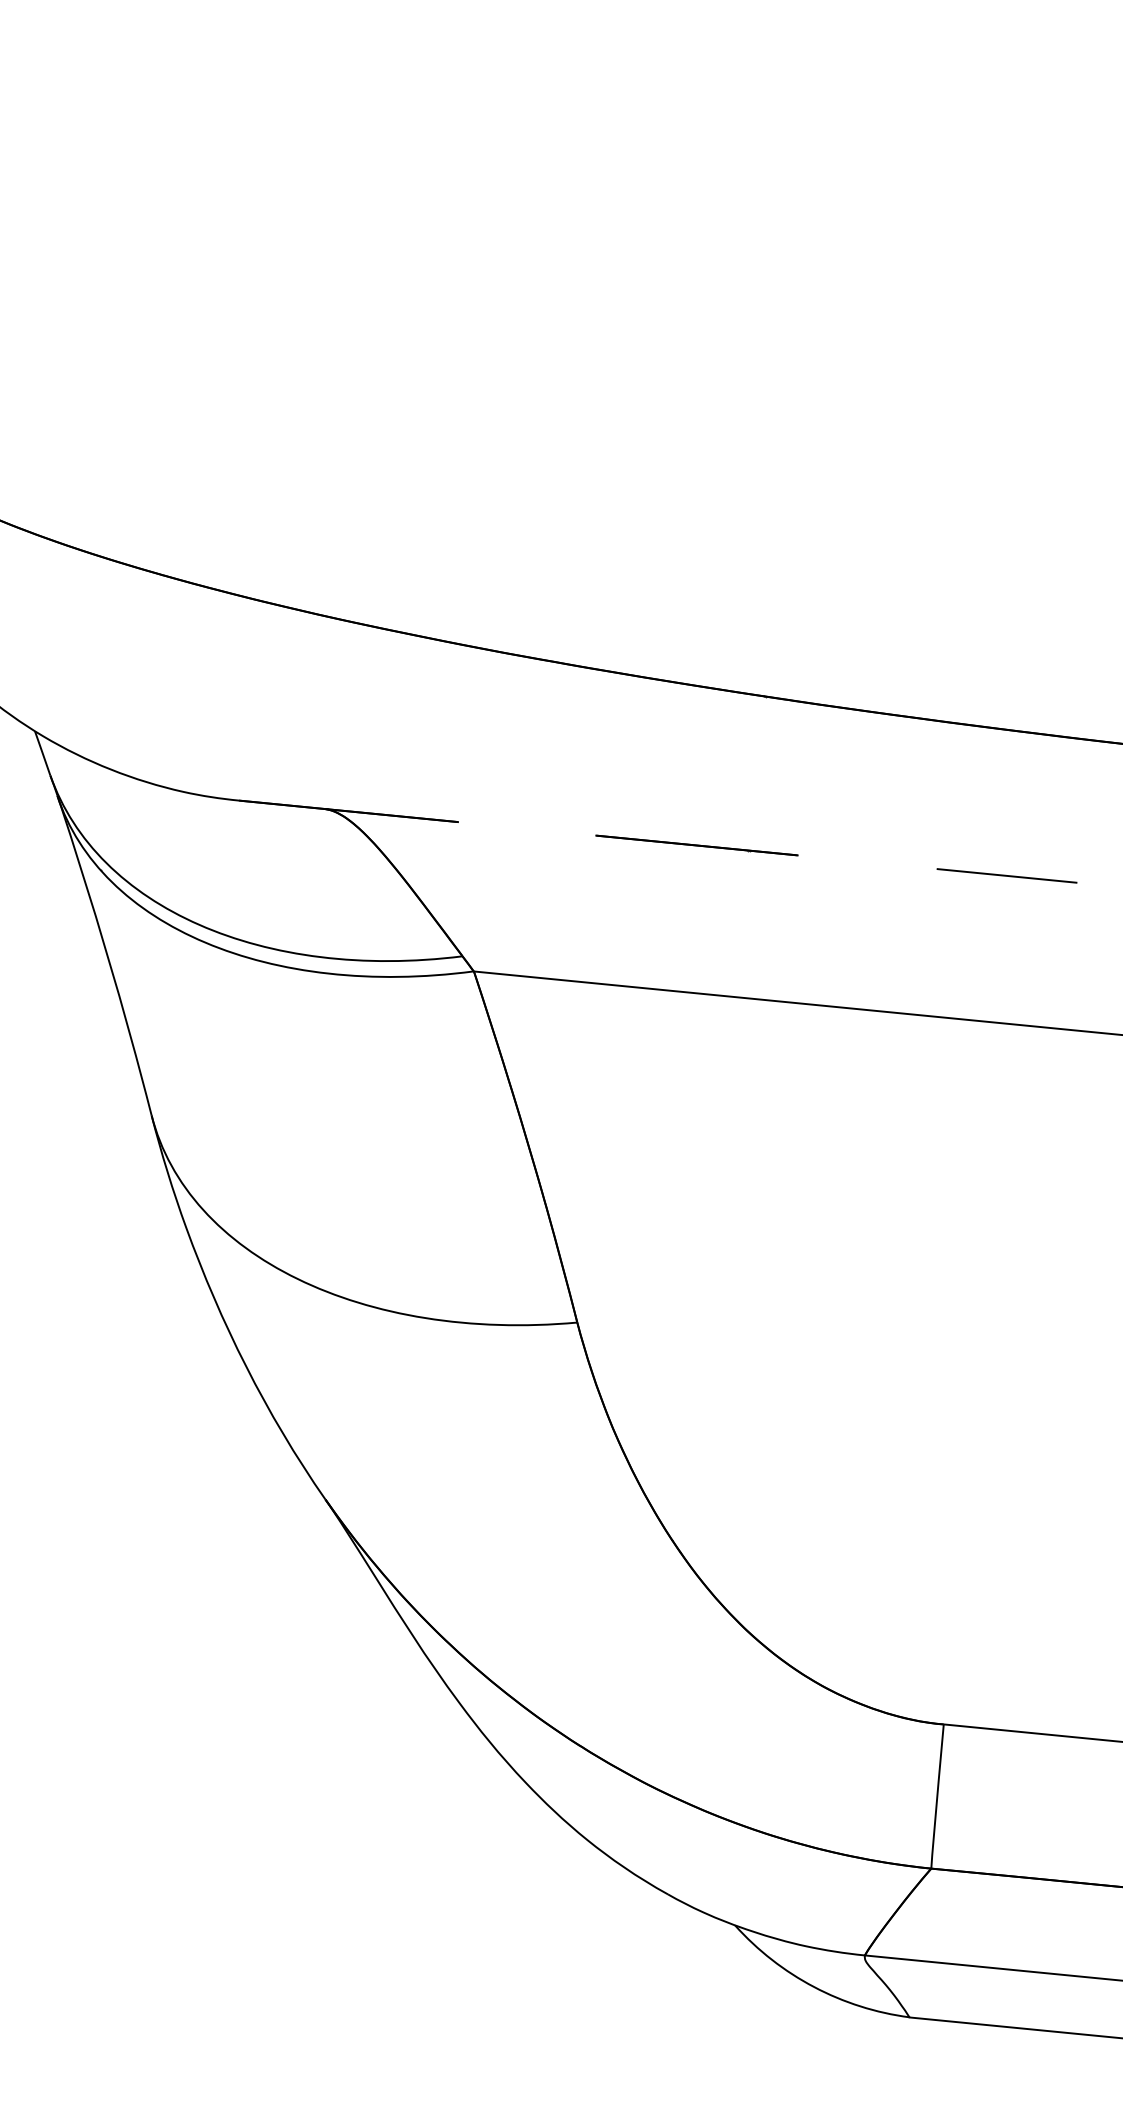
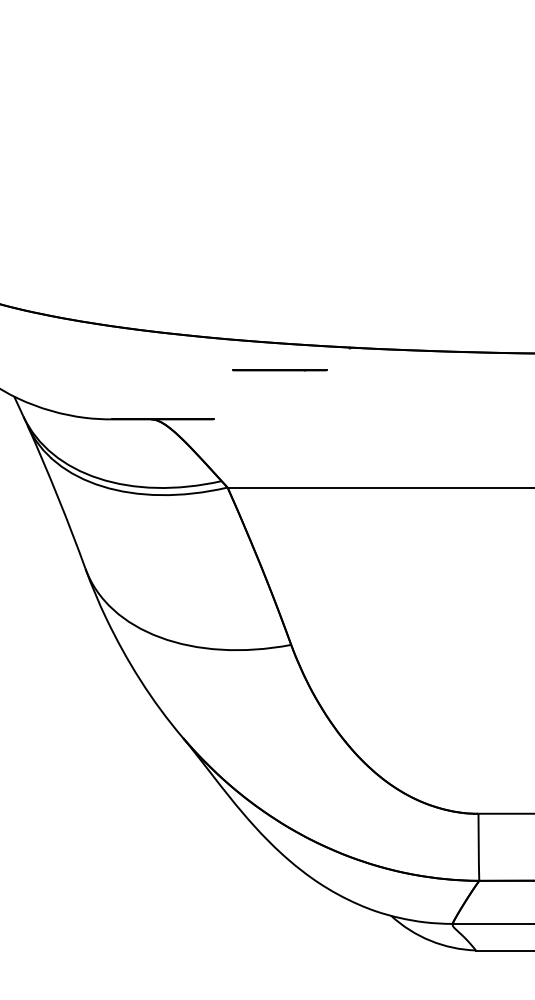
line: (696, 845) -> (279, 370), moved
line: (1005, 875) -> (468, 419), removed

